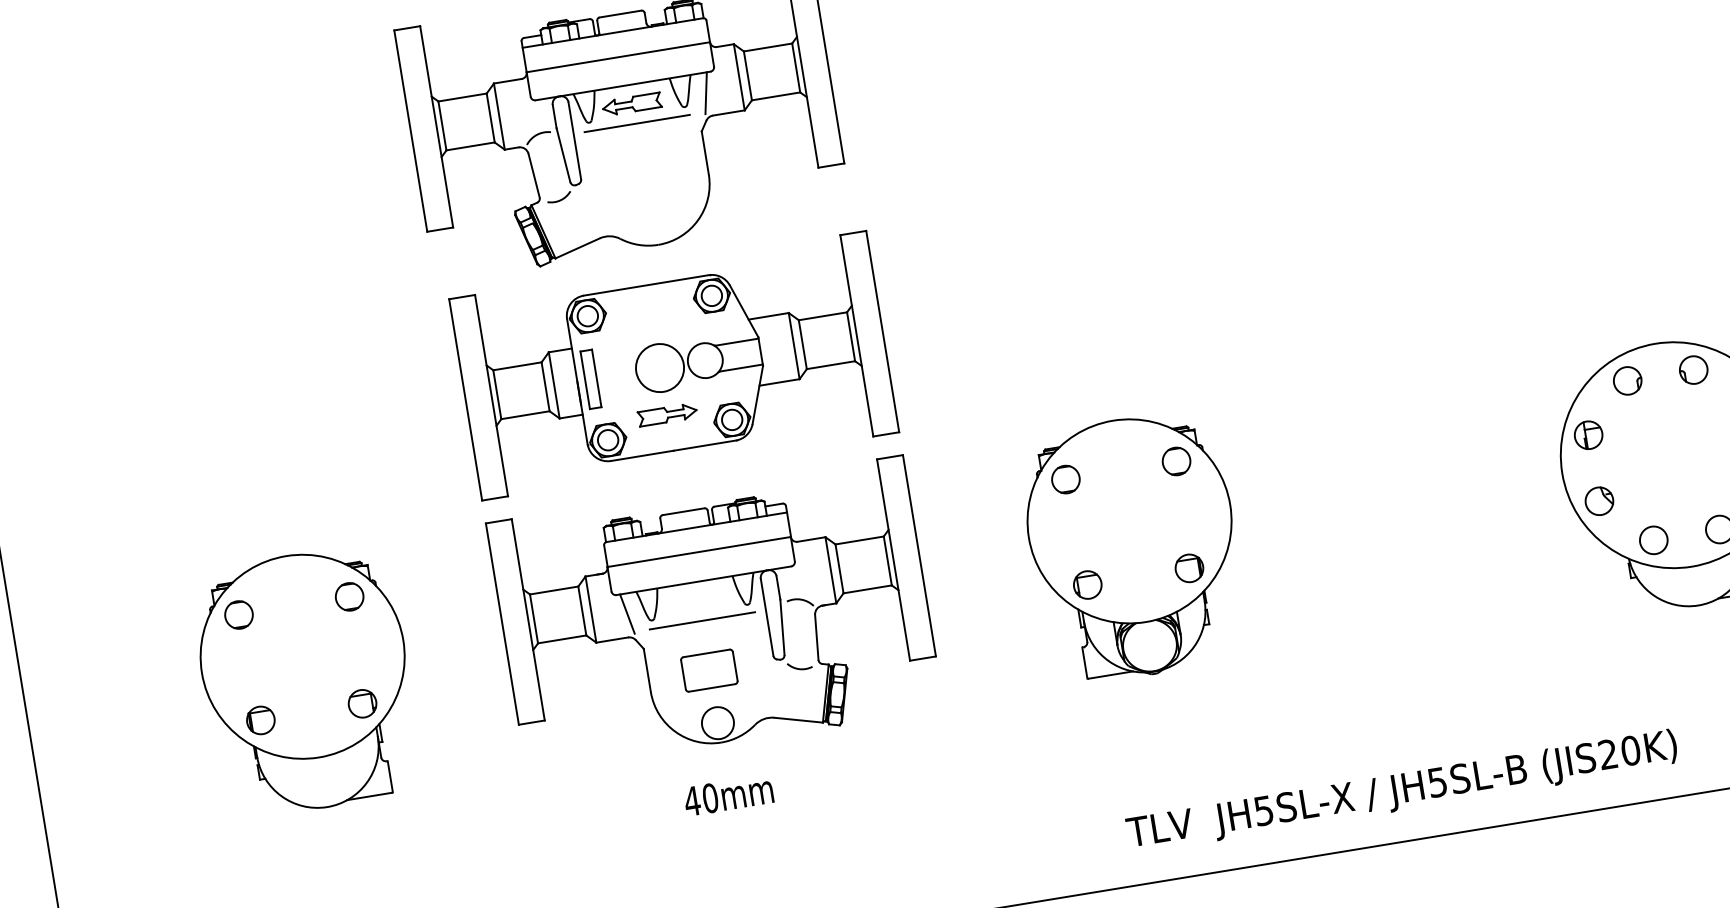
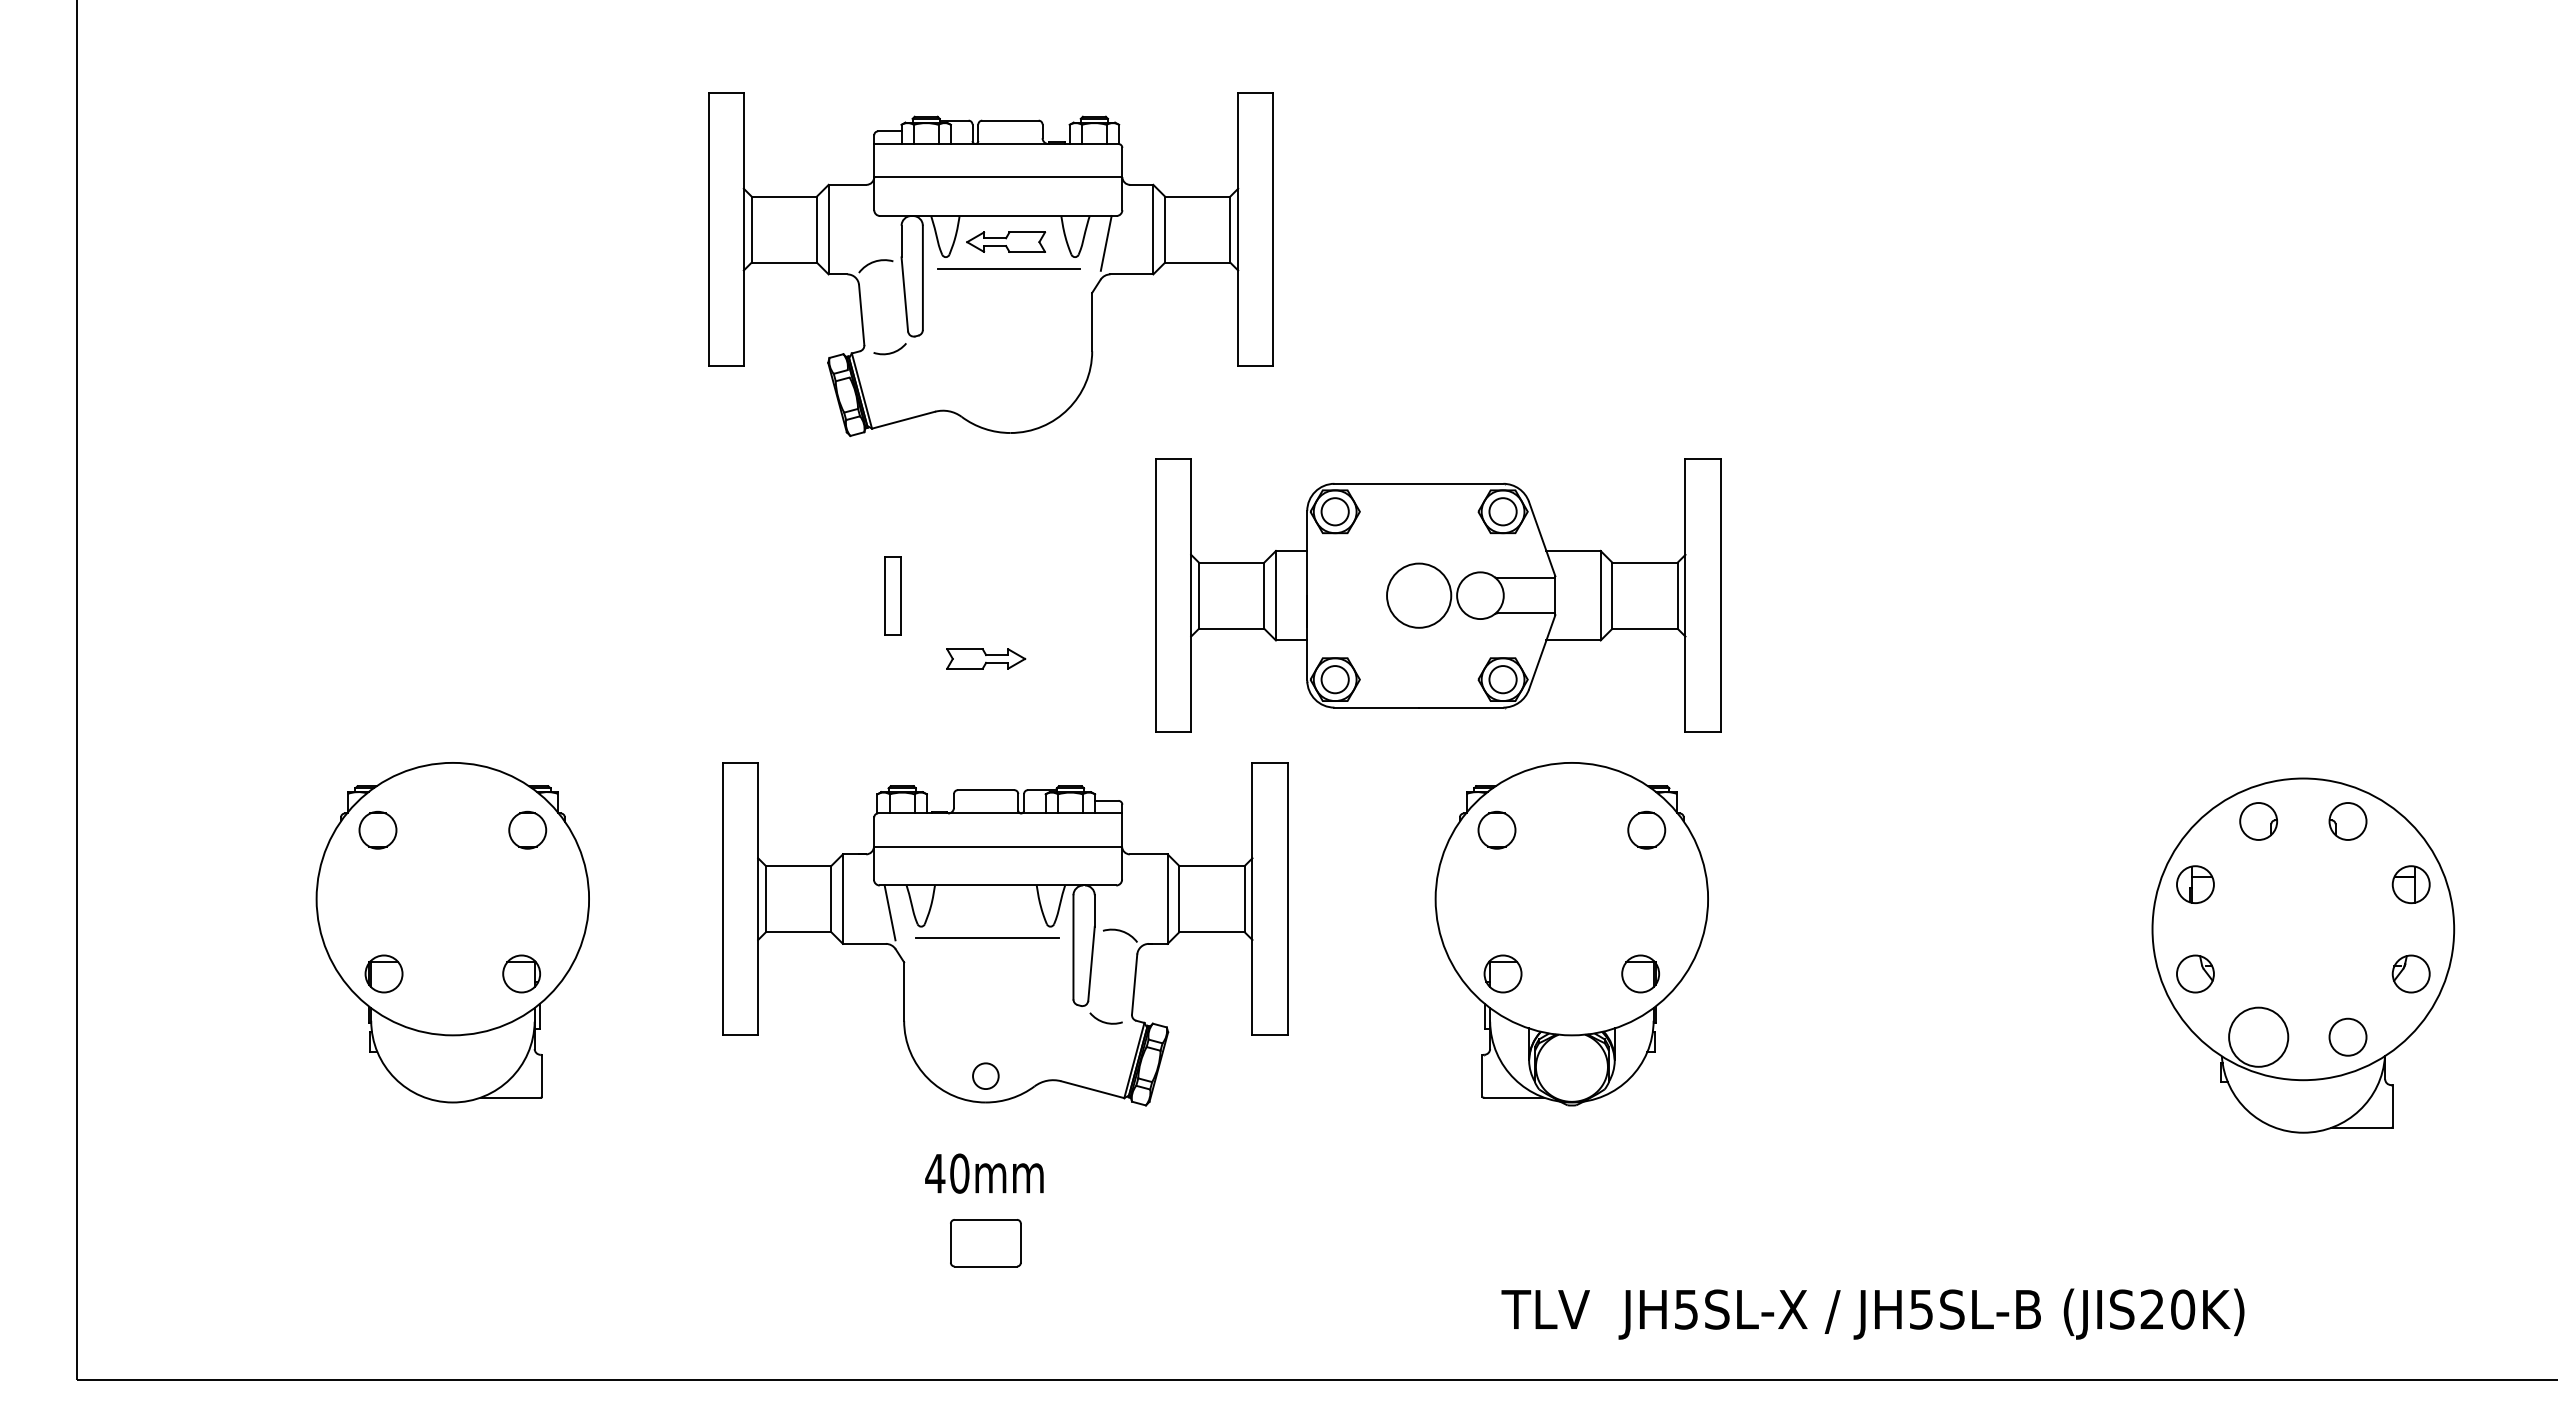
part: (674, 365) -> (1438, 595), moved
circle: (1653, 539) -> (2258, 1036), size x1.6
part: (709, 670) -> (985, 1243), moved
circle: (717, 722) -> (985, 1075), size x0.6

